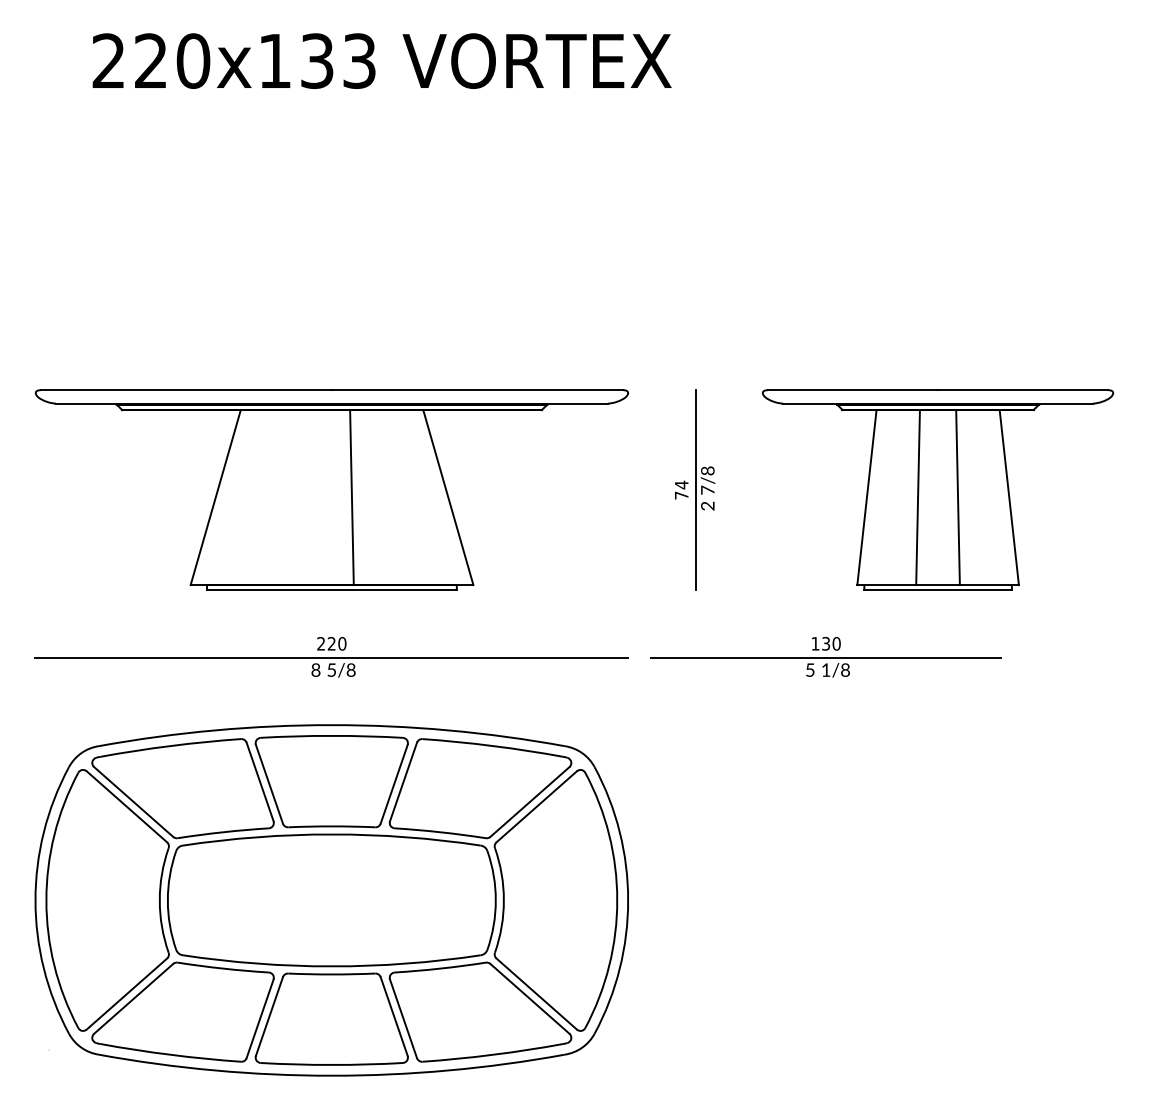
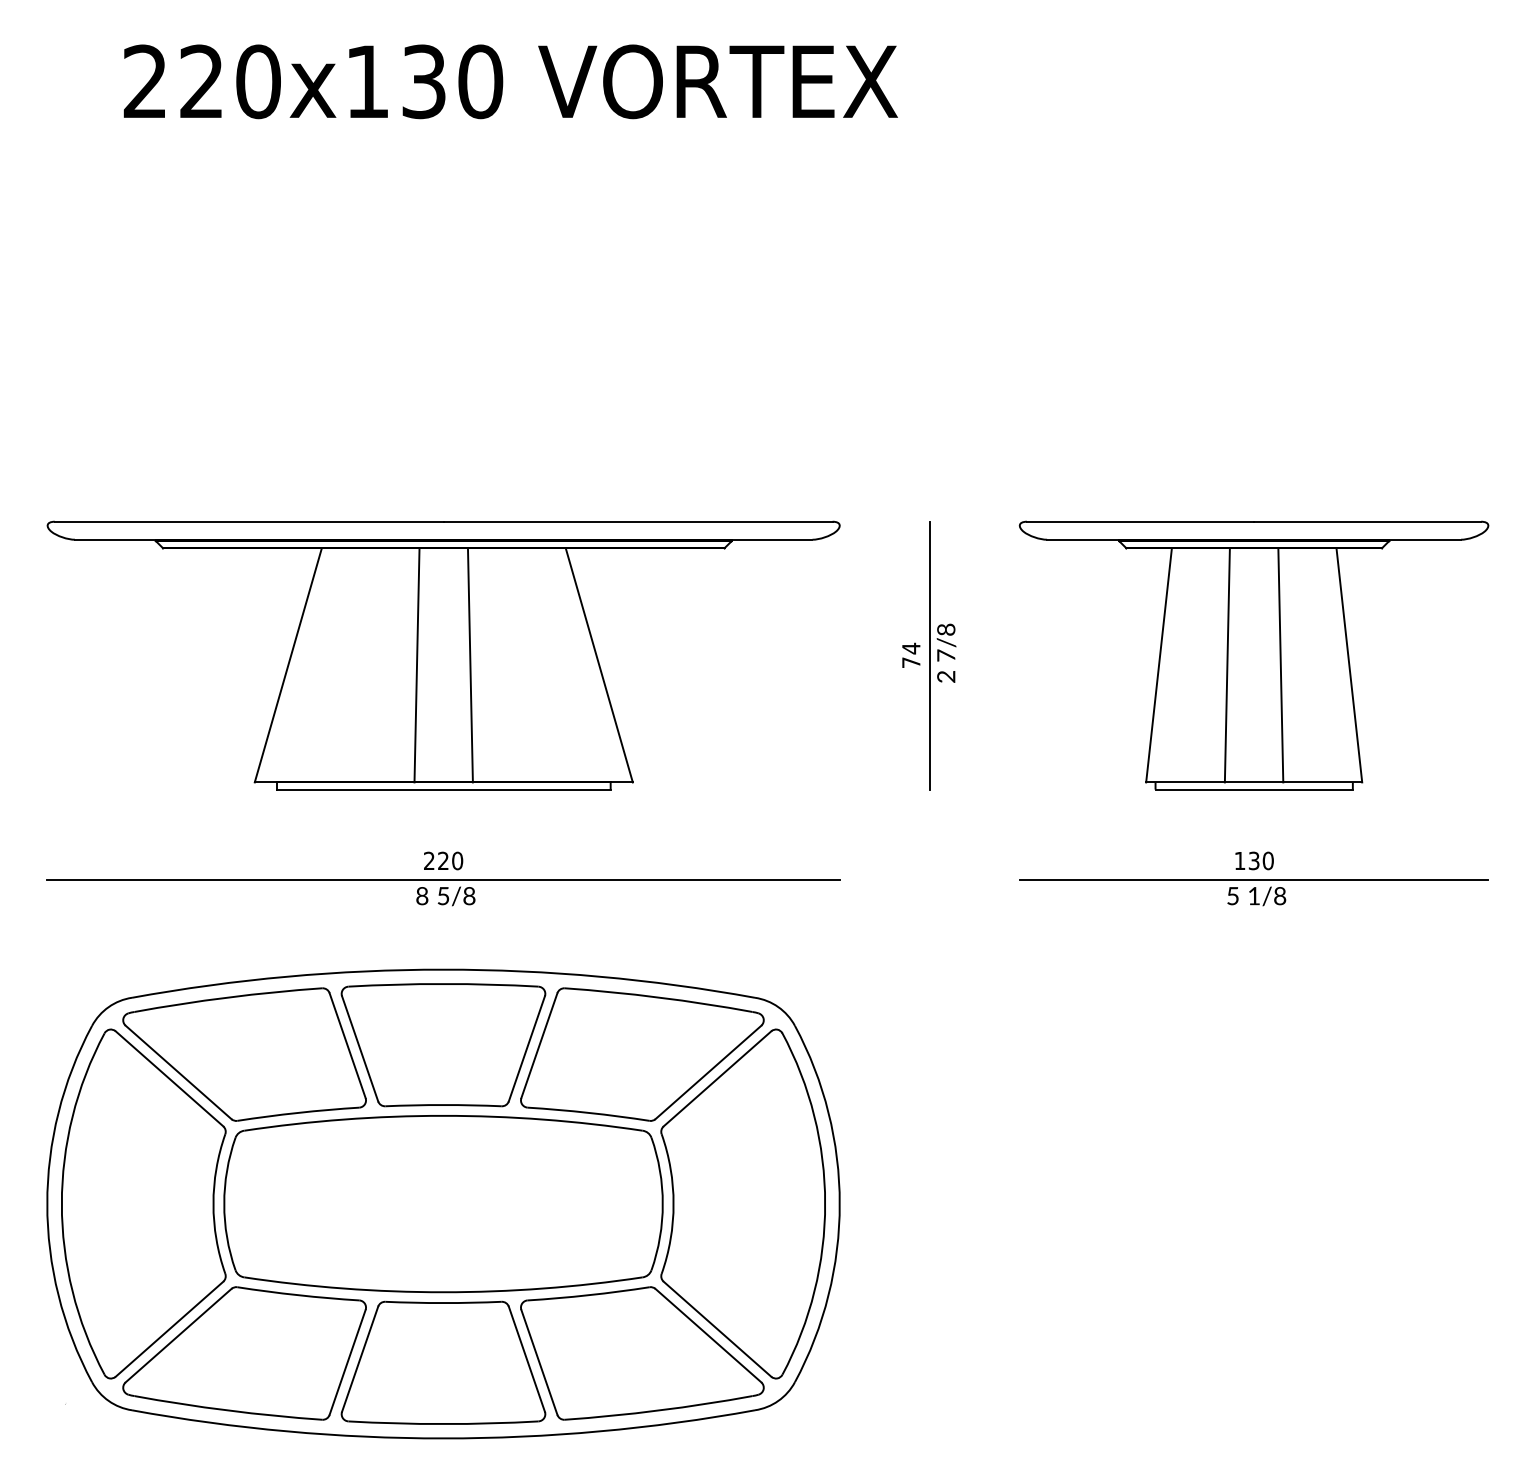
text: (359, 60) -> (480, 80), 220x133 -> 220x130
line: (311, 497) -> (416, 665), added
part: (825, 657) -> (1253, 879), moved

